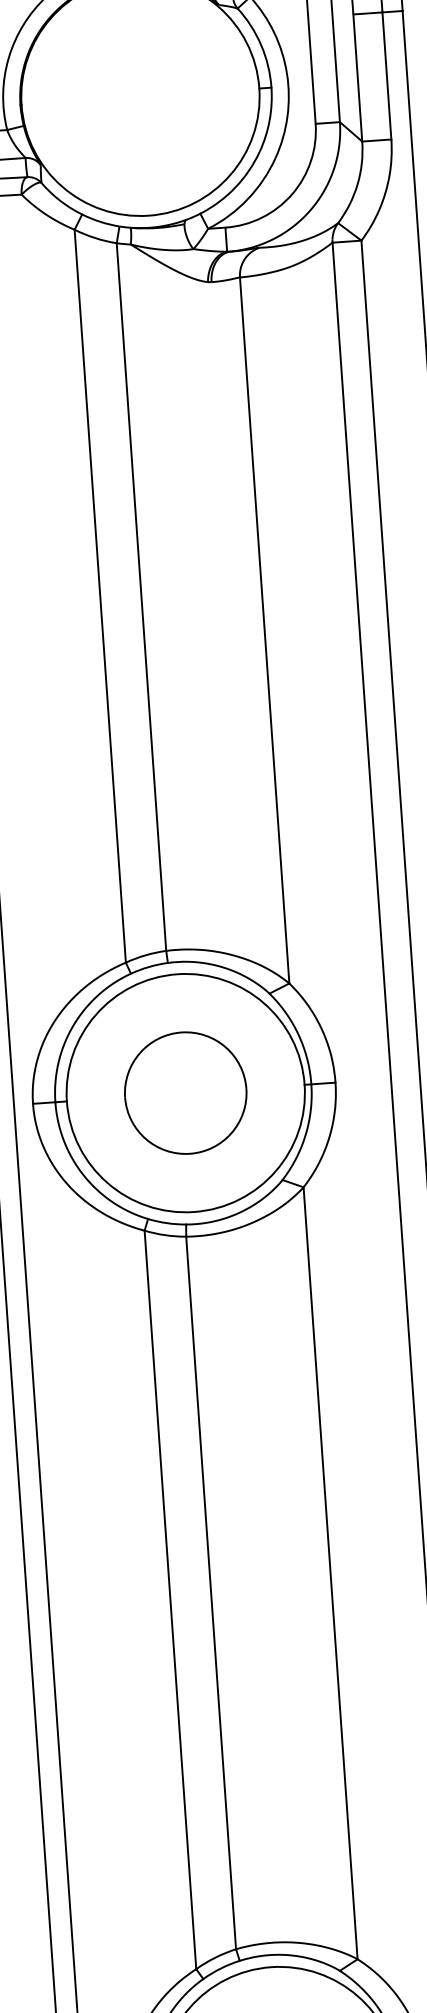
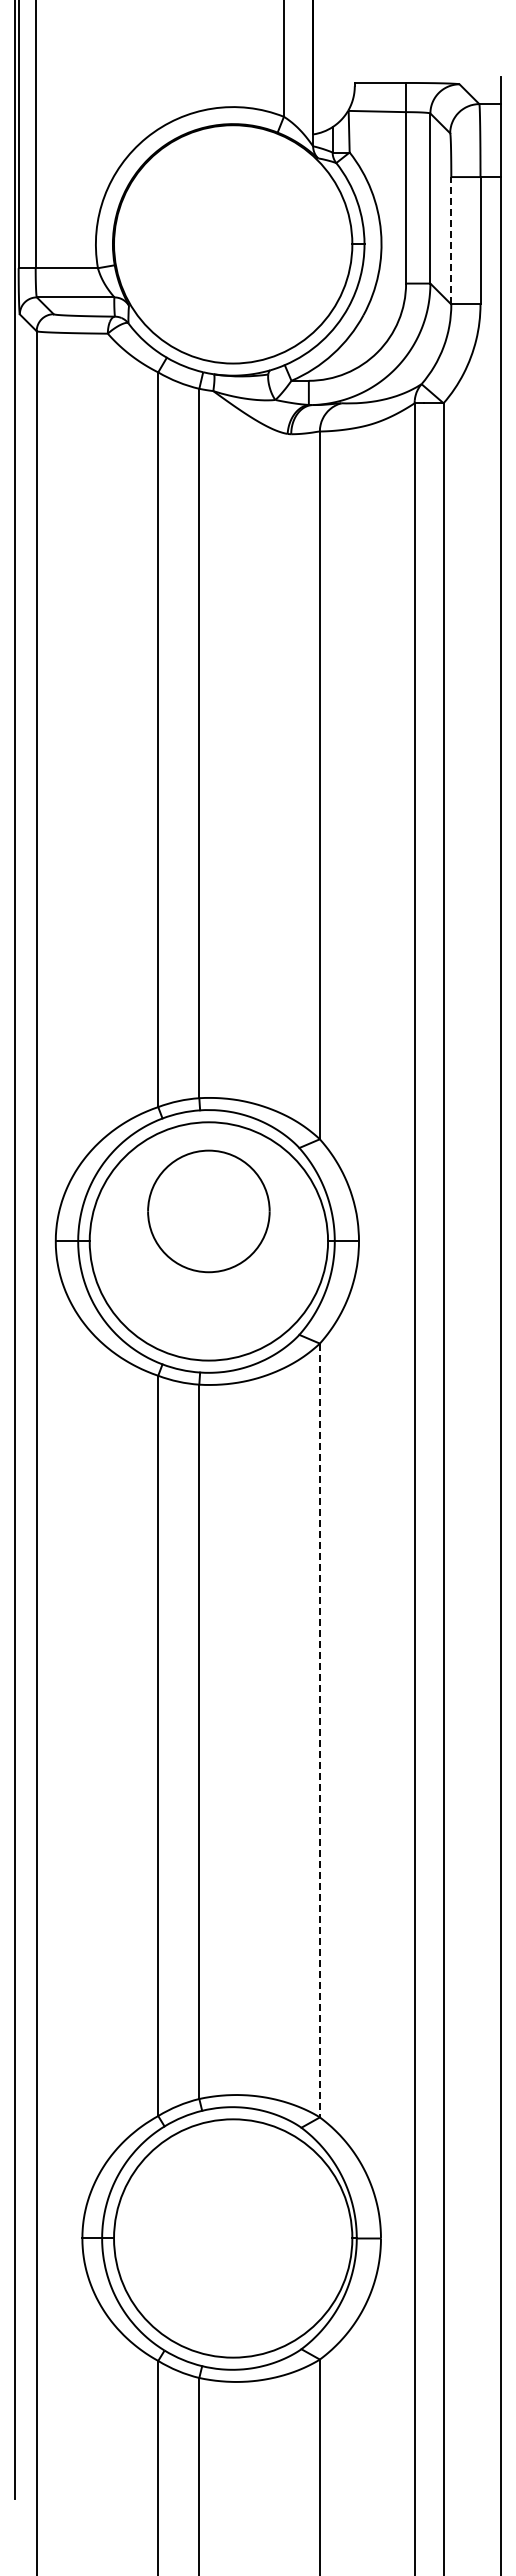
line: (357, 77) -> (451, 240), solid -> dashed
part: (185, 1093) -> (208, 1211), moved
line: (330, 1573) -> (319, 1730), solid -> dashed

